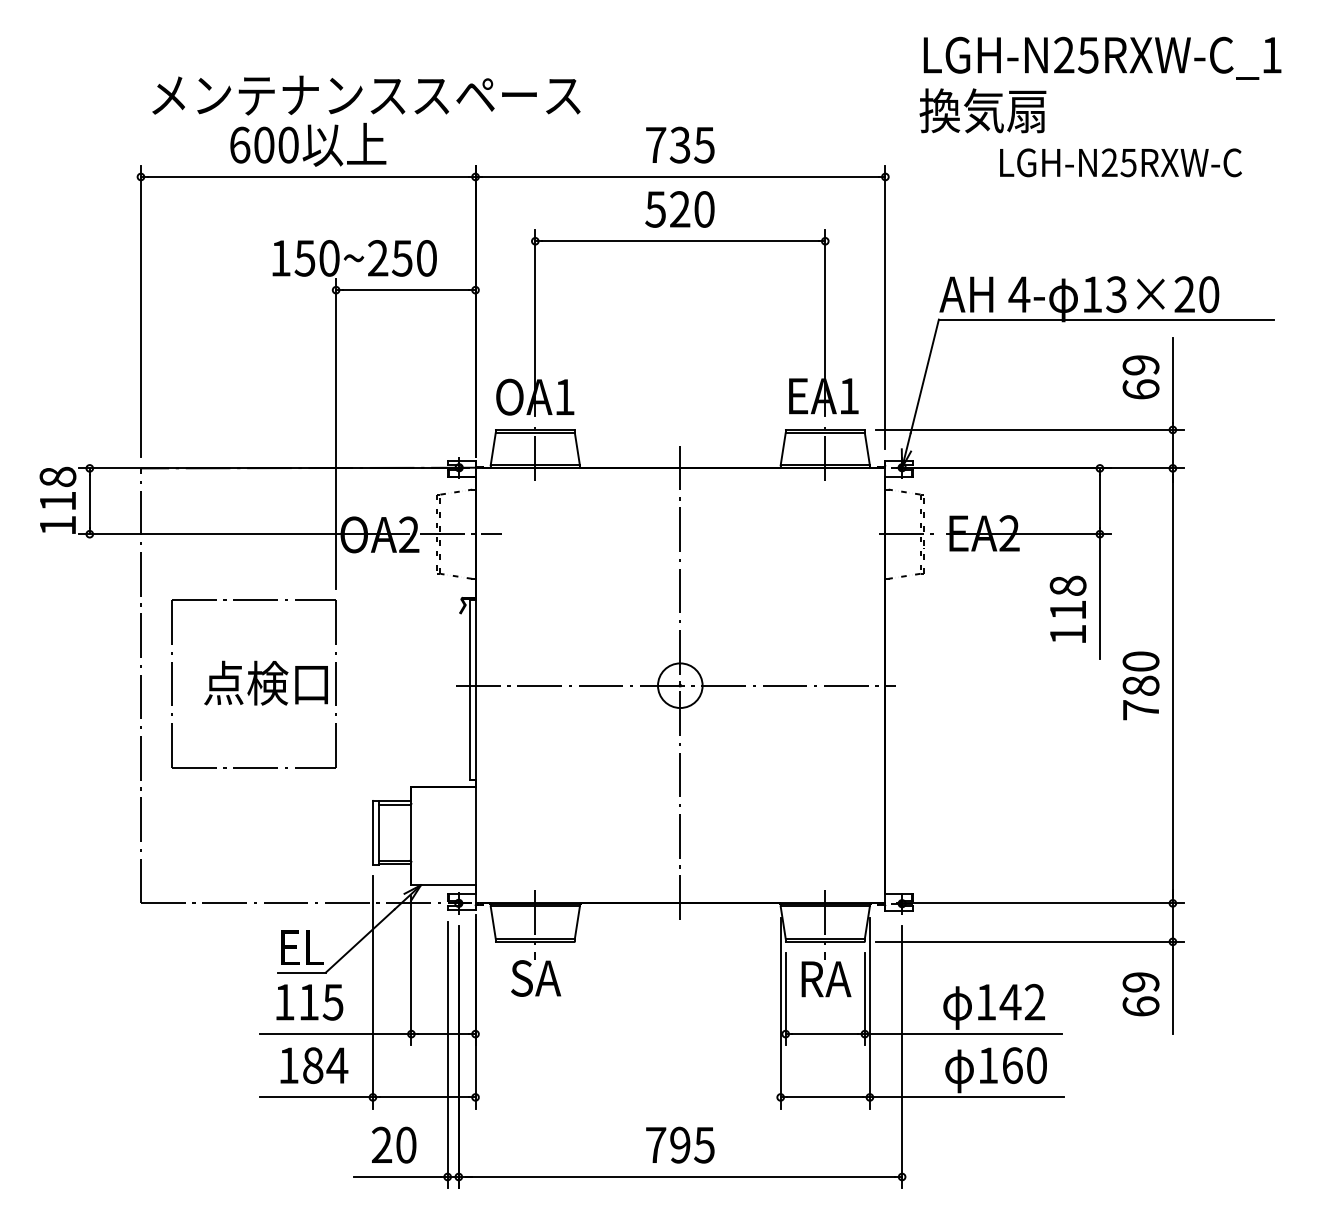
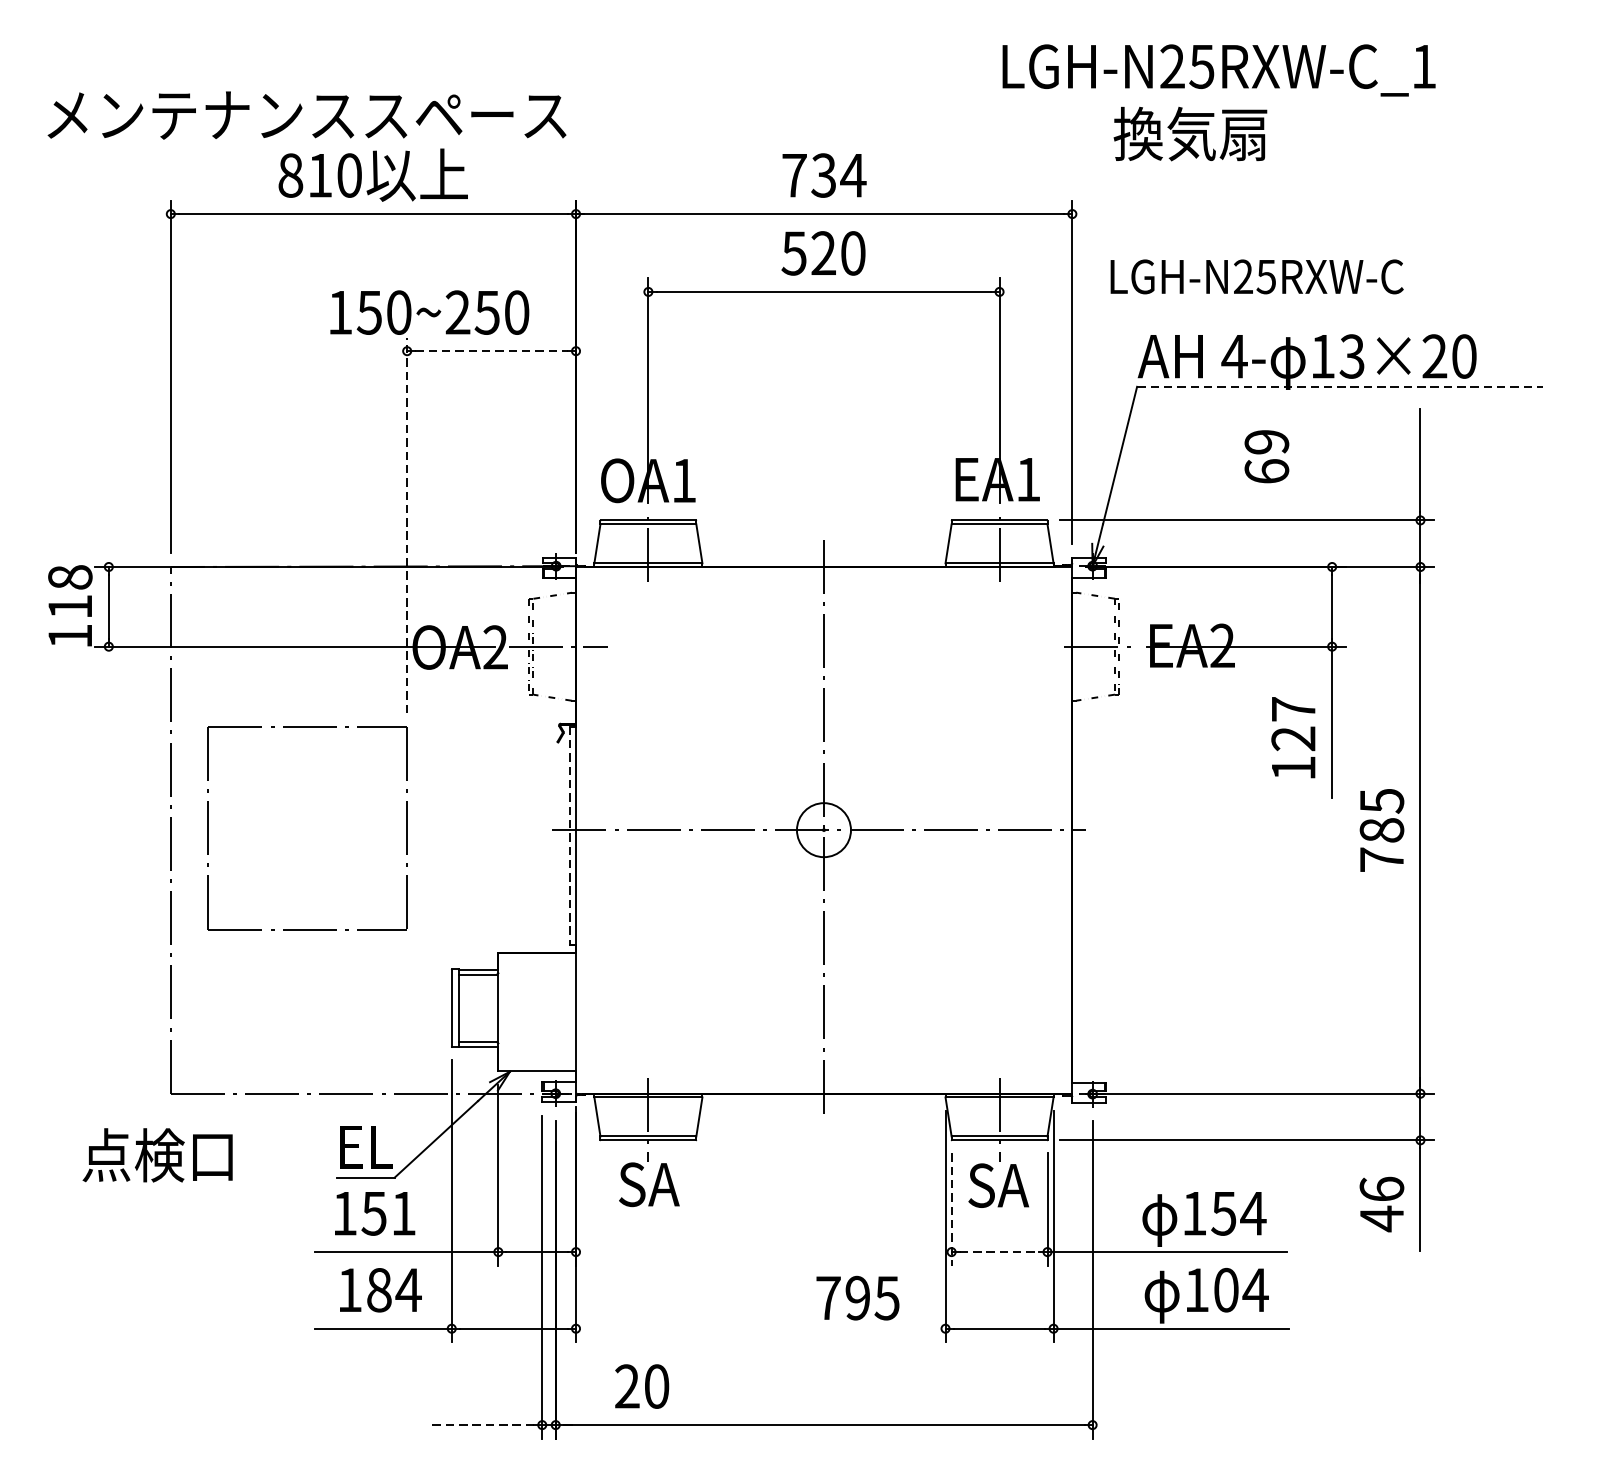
text: (1102, 57) -> (1219, 69), moved
text: (366, 95) -> (307, 115), moved
text: (252, 144) -> (305, 174), 600 -> 810
text: (704, 145) -> (853, 175), 735 -> 734
text: (1120, 162) -> (1256, 276), moved
line: (406, 290) -> (492, 351), solid -> dashed
line: (1106, 319) -> (1340, 386), solid -> dashed
text: (1140, 377) -> (1266, 456), moved
line: (336, 433) -> (407, 524), solid -> dashed
text: (1067, 597) -> (1292, 723), 118 -> 127
text: (1140, 661) -> (1381, 800), 780 -> 785
text: (265, 682) -> (156, 1154), moved
line: (470, 690) -> (569, 835), solid -> dashed
text: (825, 978) -> (999, 1184), RA -> SA
text: (1140, 994) -> (1381, 1204), 69 -> 46
line: (785, 999) -> (951, 1210), solid -> dashed
text: (1022, 1001) -> (1238, 1212), 142 -> 154
text: (320, 1002) -> (388, 1213), 115 -> 151
line: (825, 1034) -> (999, 1252), solid -> dashed
text: (1024, 1065) -> (1240, 1290), 160 -> 104
text: (394, 1144) -> (642, 1385), moved
text: (680, 1144) -> (858, 1297), moved
line: (397, 1176) -> (481, 1424), solid -> dashed

